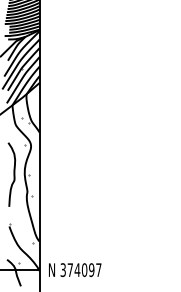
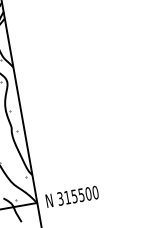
text: (84, 269) -> (81, 194), 374097 -> 315500

